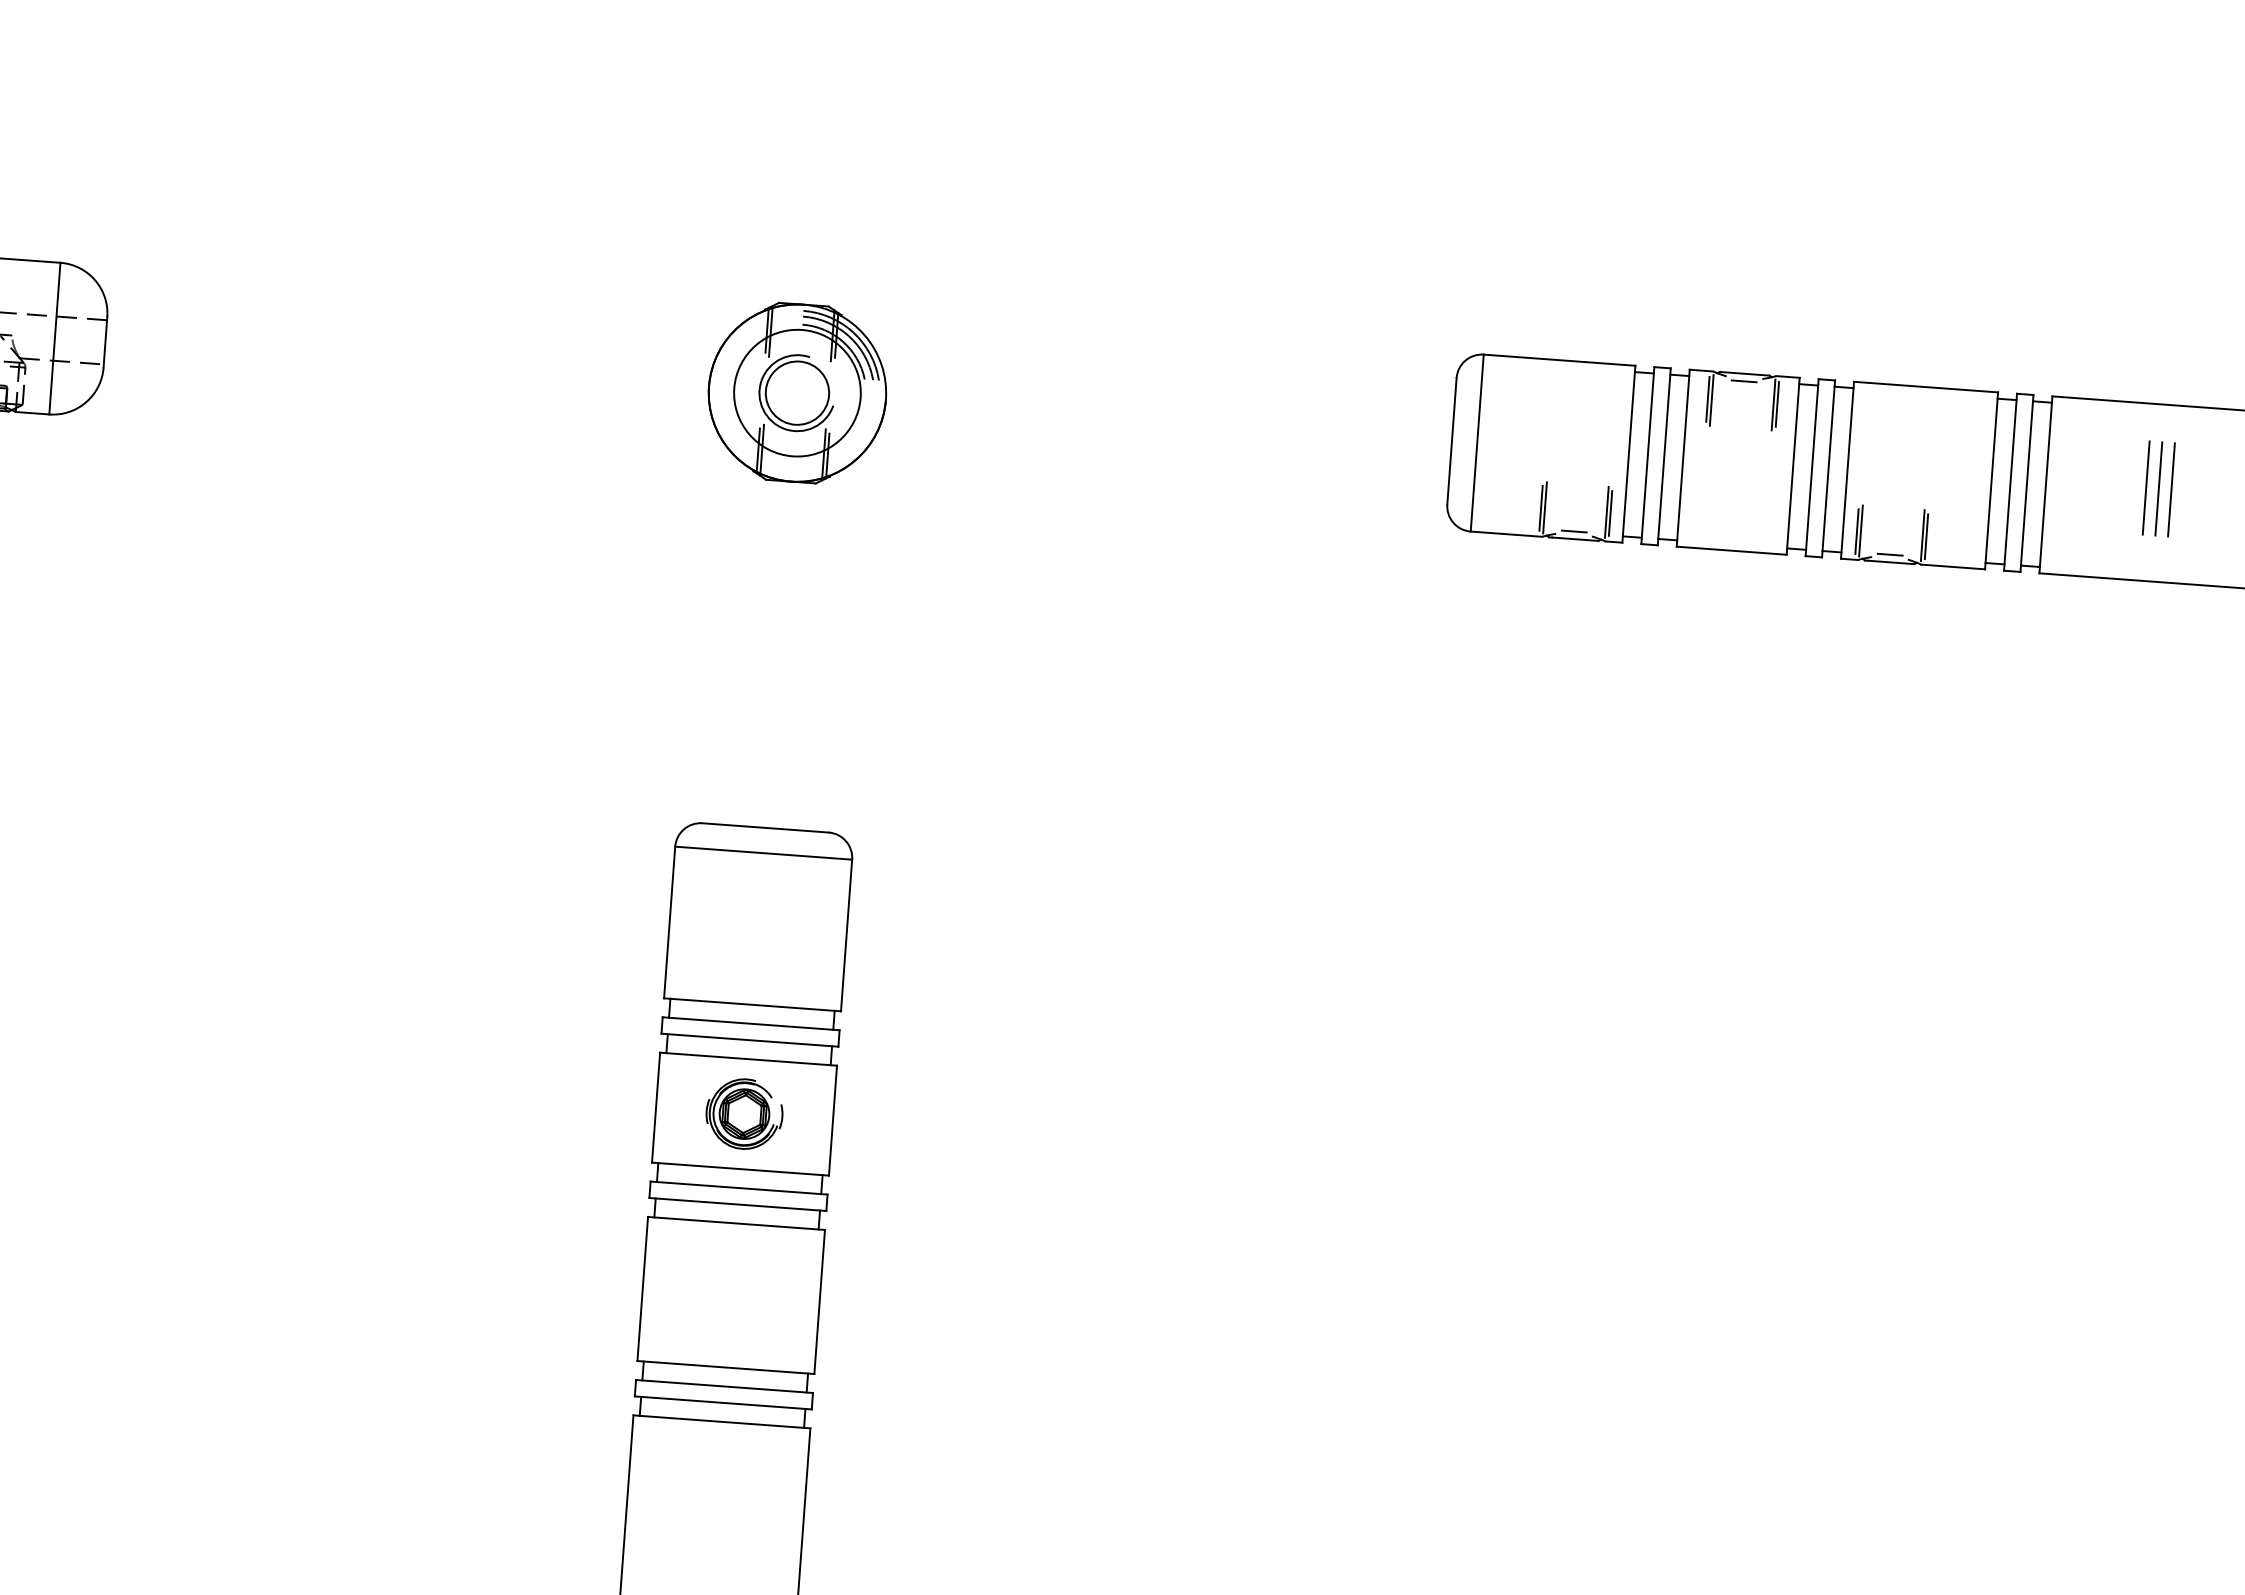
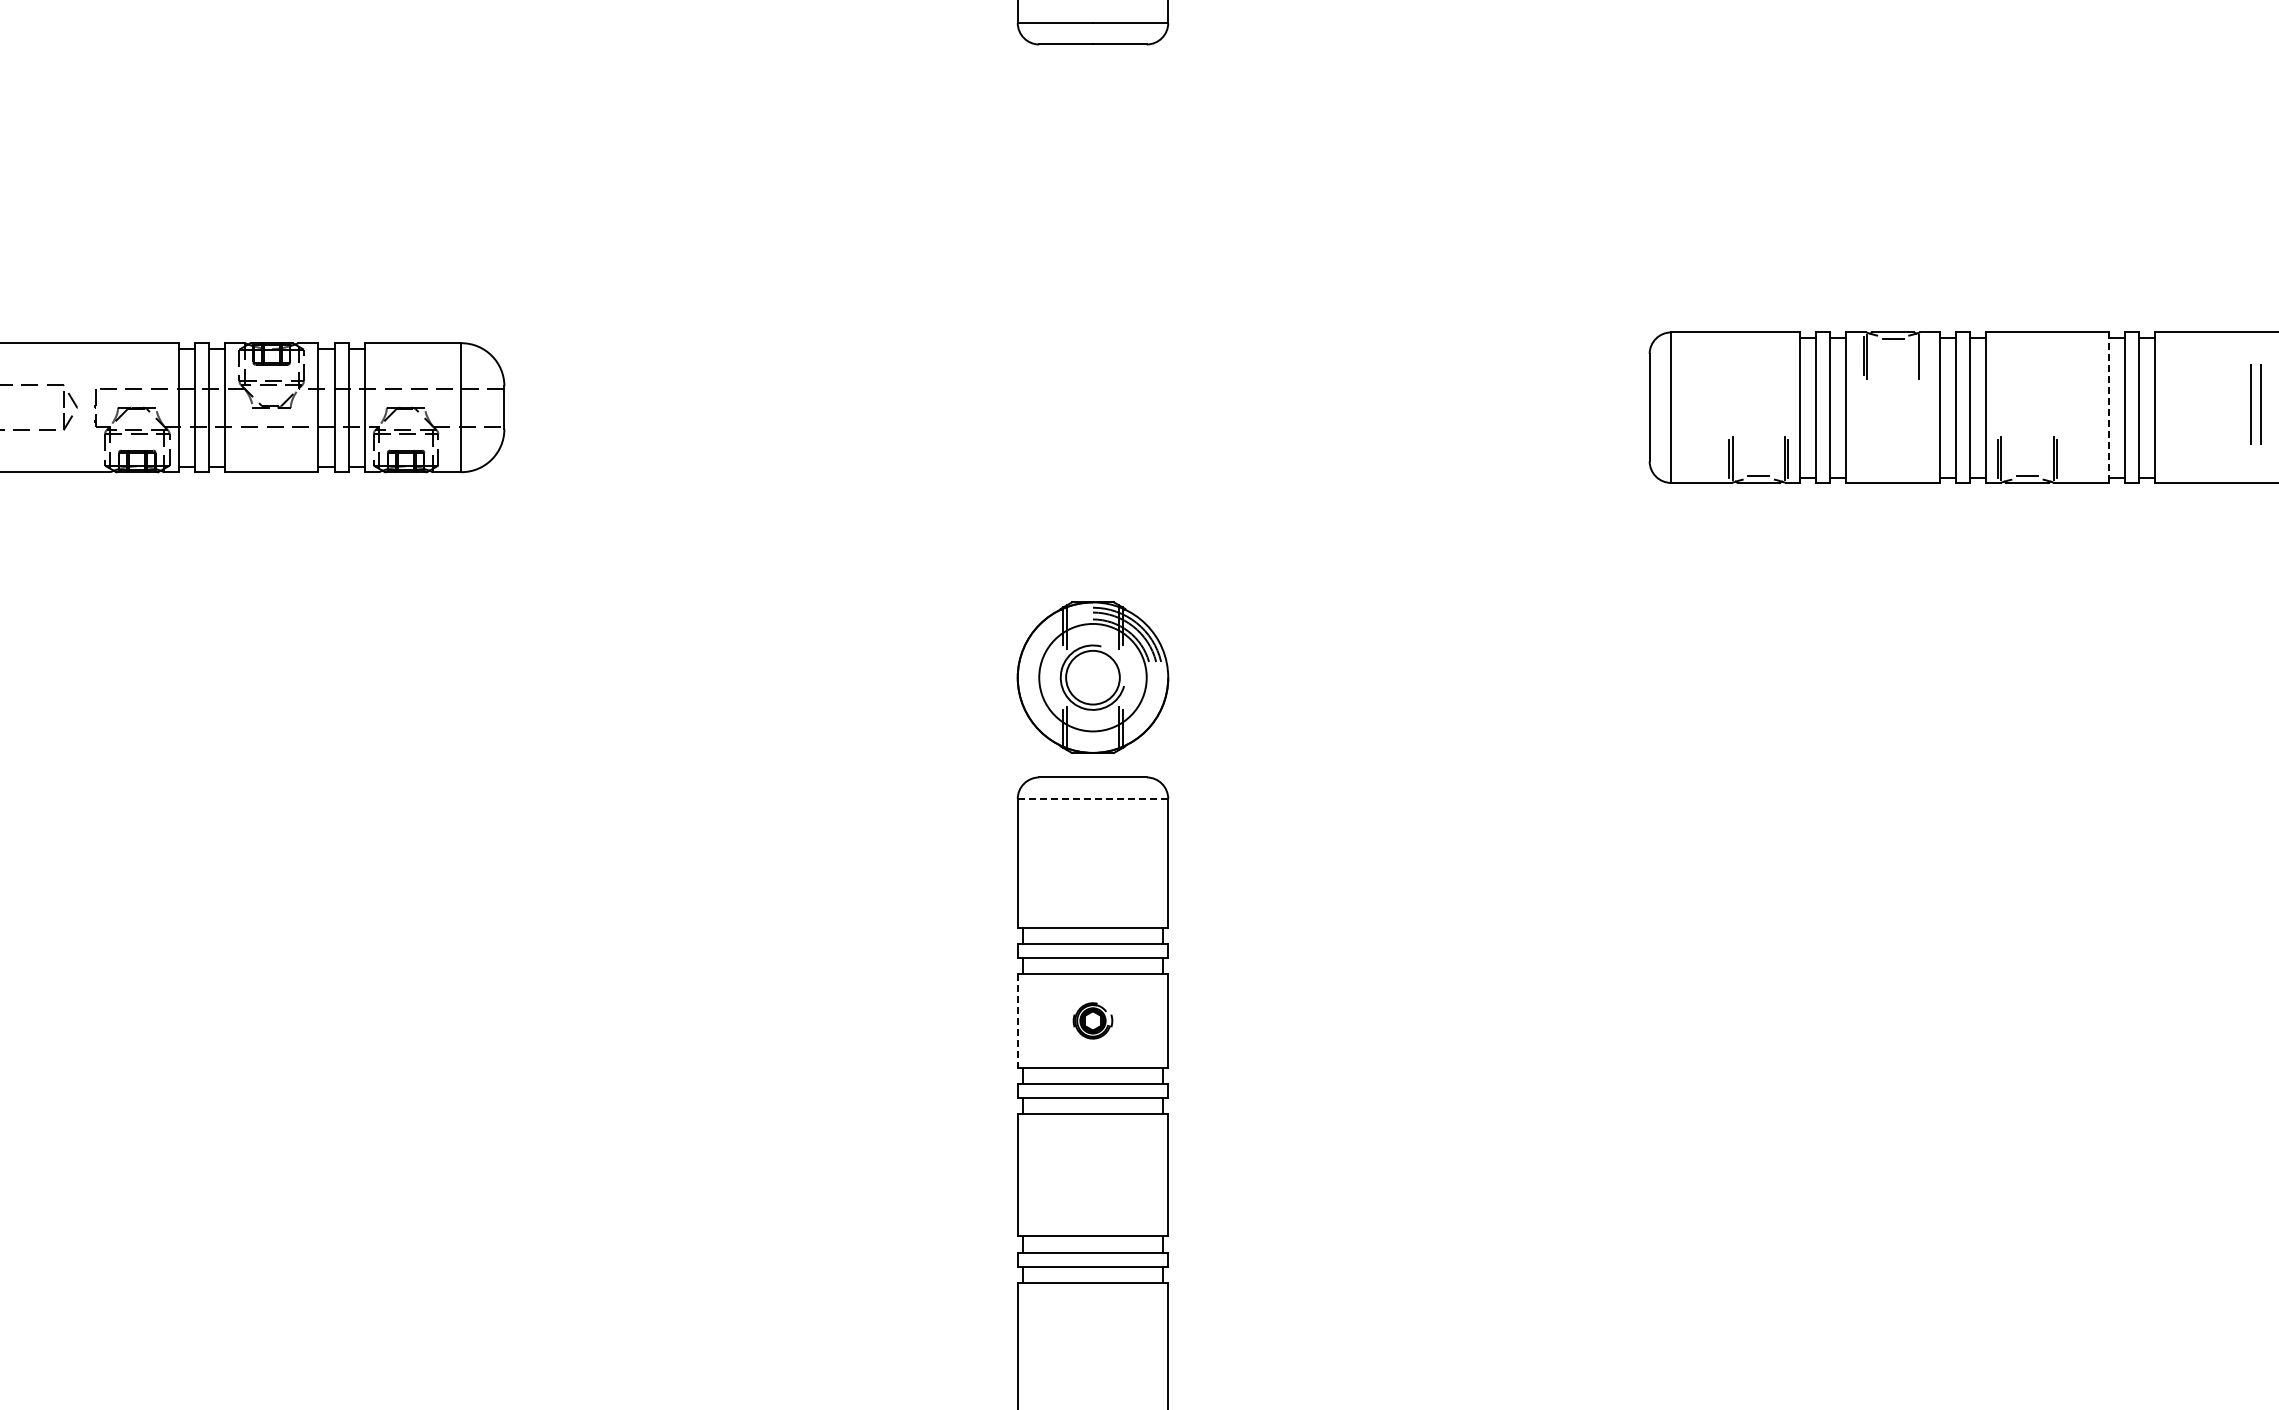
part: (796, 392) -> (1092, 677), moved
line: (1777, 404) -> (1922, 356), removed
line: (1991, 481) -> (2108, 408), solid -> dashed
line: (2145, 487) -> (2239, 403), removed
line: (763, 852) -> (1092, 798), solid -> dashed
line: (655, 1107) -> (1017, 1020), solid -> dashed
part: (743, 1113) -> (1092, 1020), size x0.6

